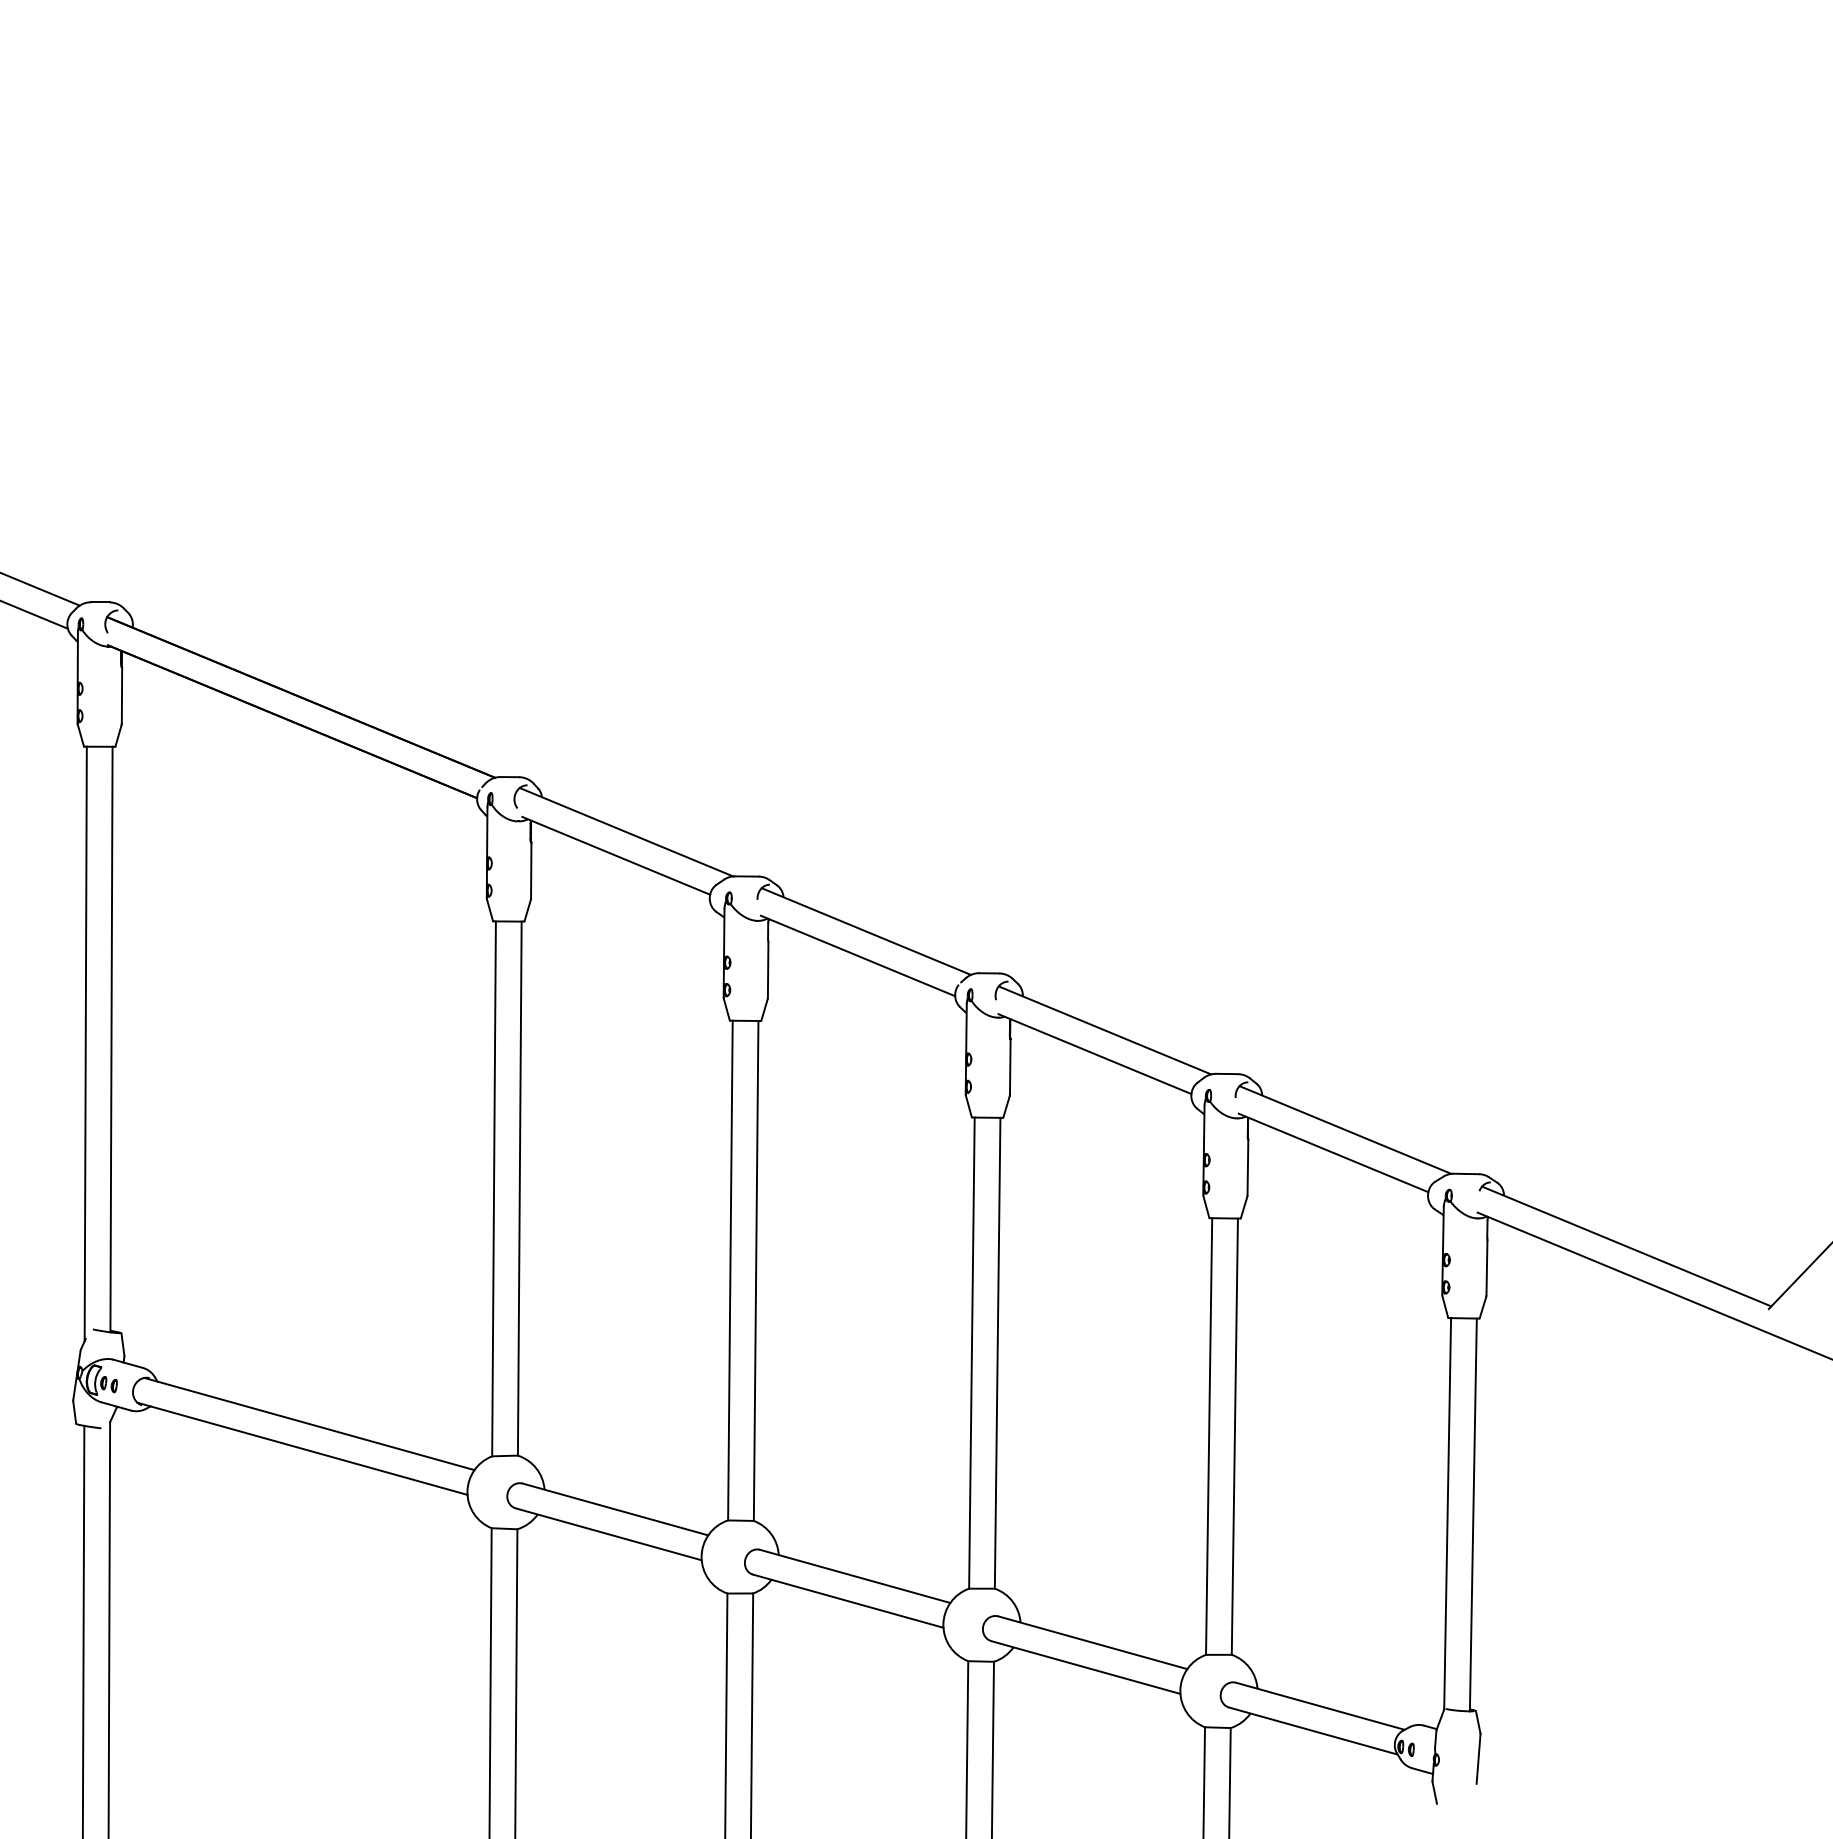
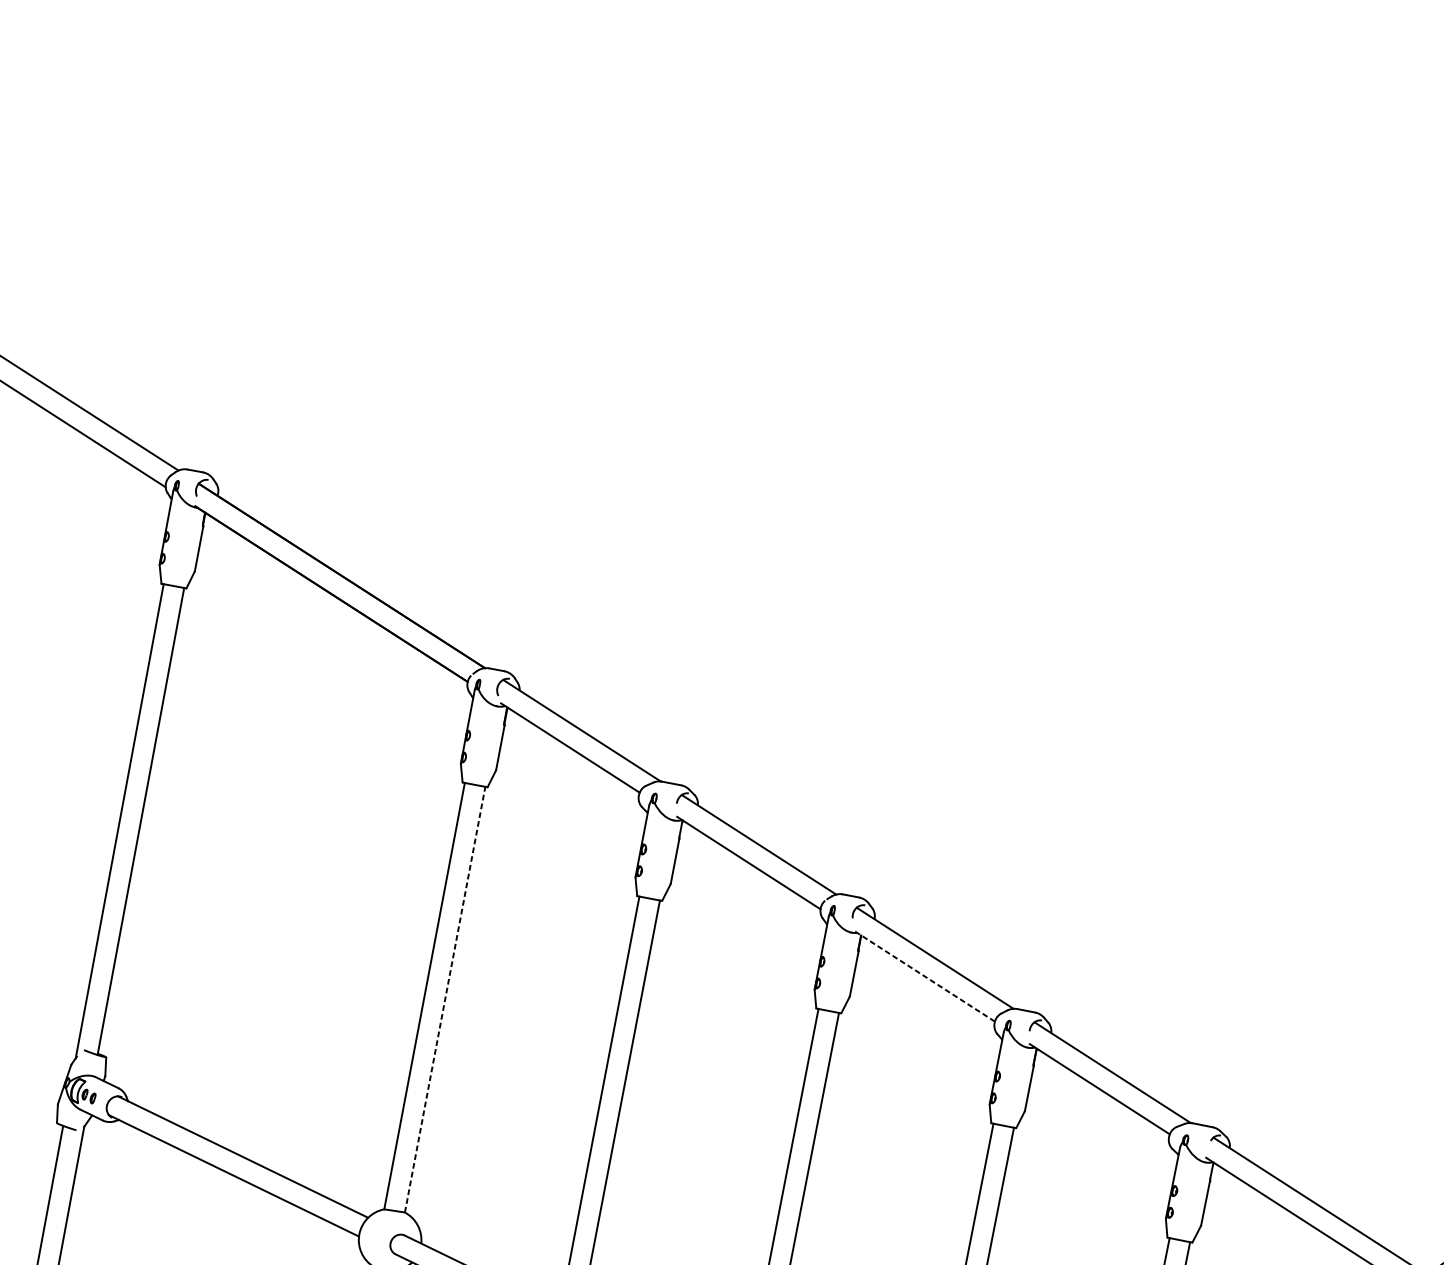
line: (1094, 1053) -> (923, 975), solid -> dashed
line: (519, 1188) -> (444, 999), solid -> dashed

